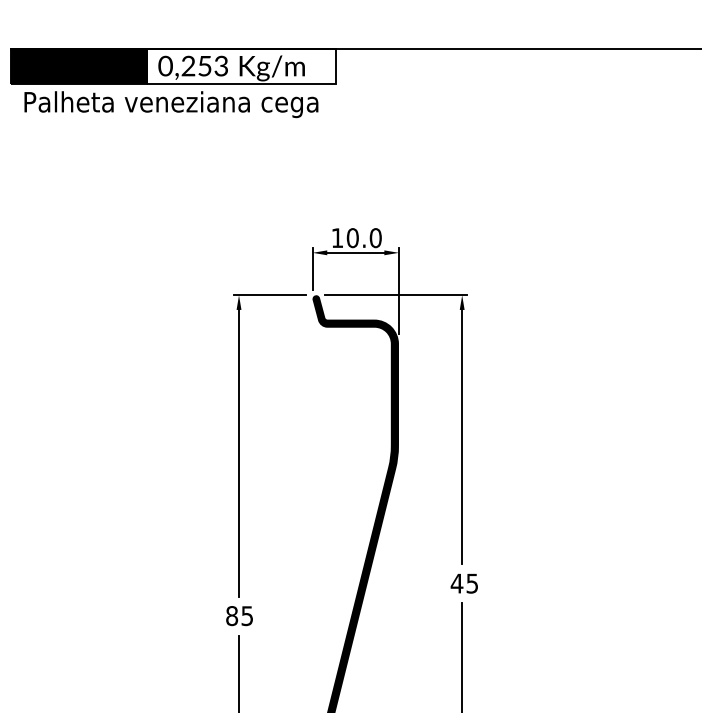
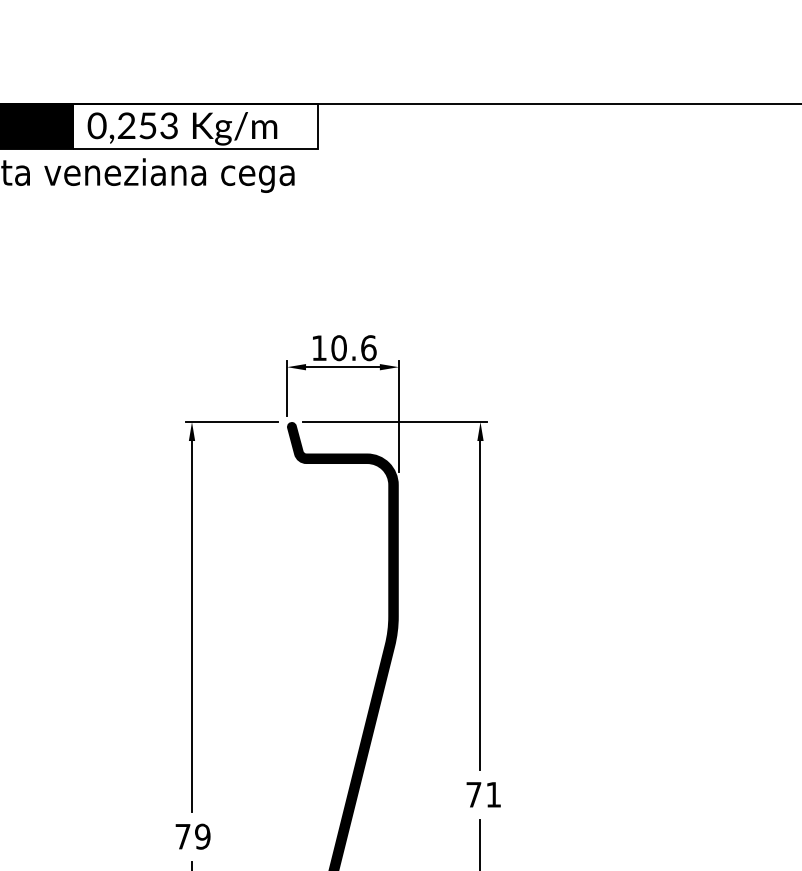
text: (375, 237) -> (368, 347), 10.0 -> 10.6
text: (463, 583) -> (482, 794), 45 -> 71
text: (239, 616) -> (192, 837), 85 -> 79

